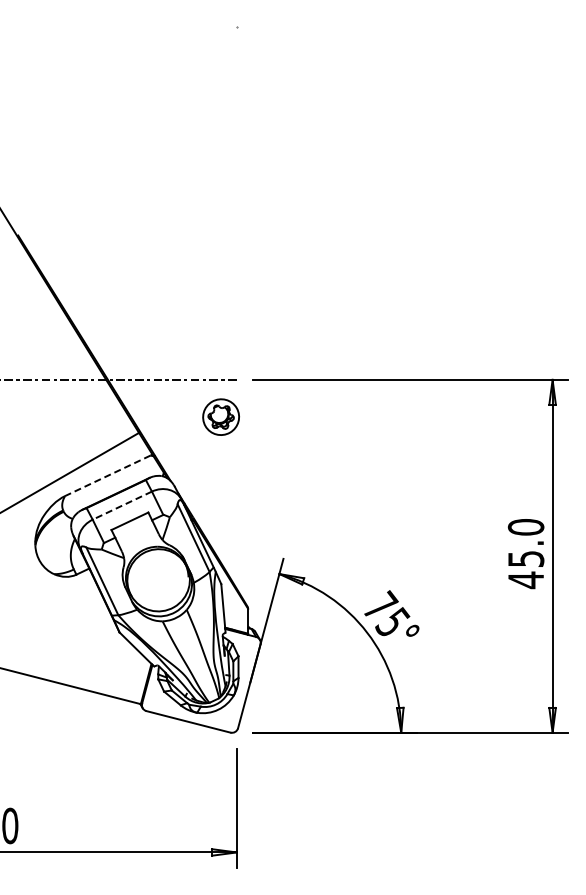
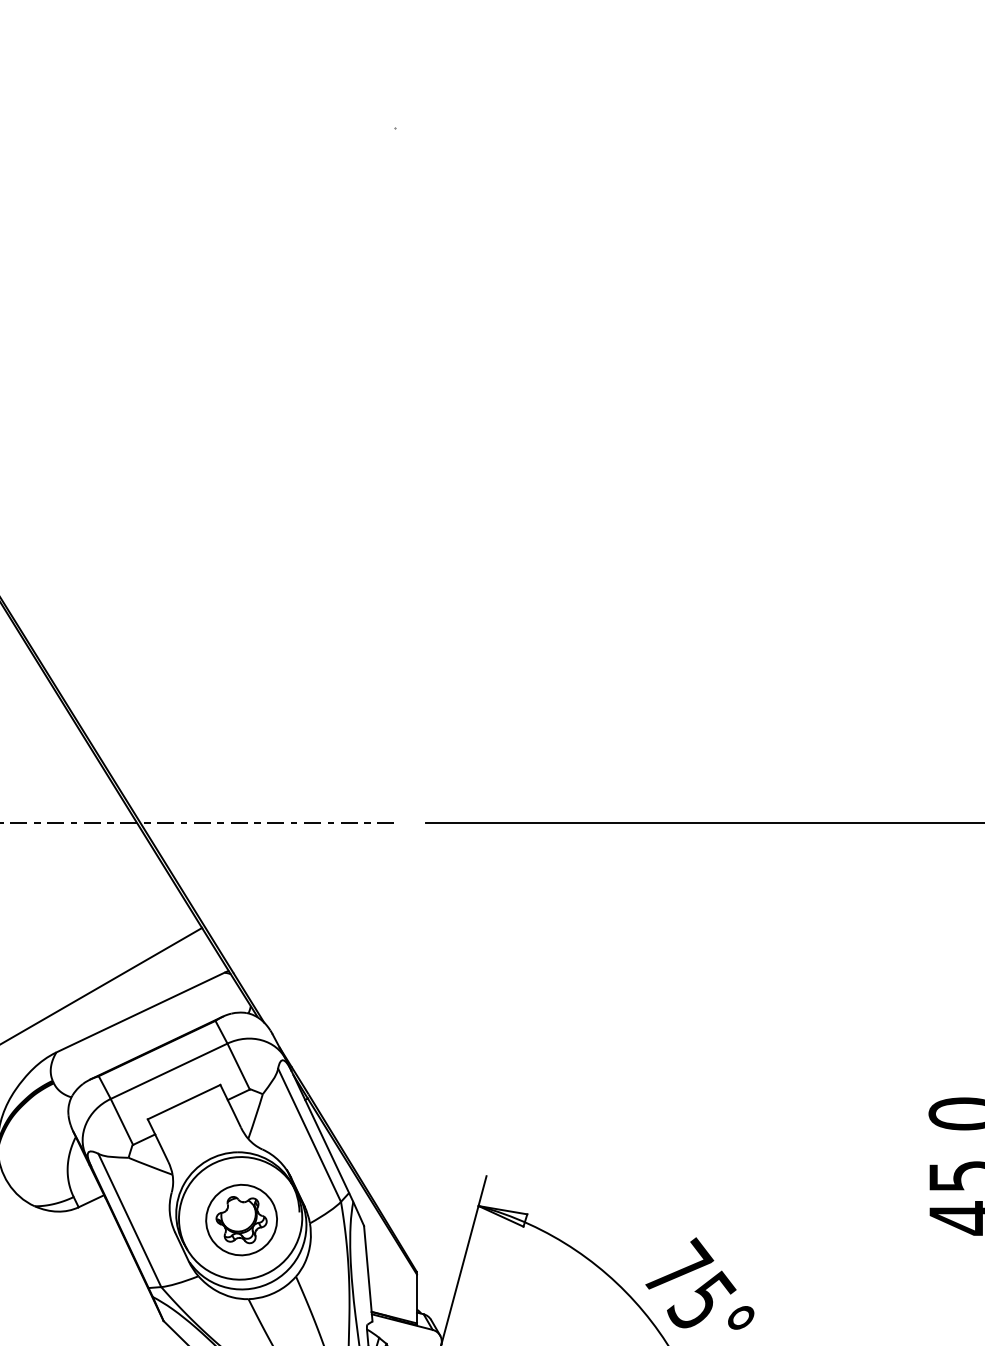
part: (220, 416) -> (240, 1218), moved
line: (107, 476) -> (139, 1013), dashed -> solid
line: (122, 505) -> (169, 1070), dashed -> solid

